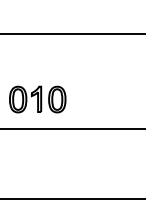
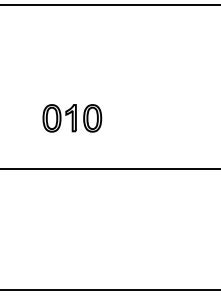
part: (37, 99) -> (71, 118), size x0.6

